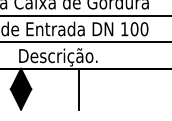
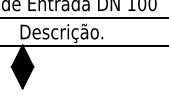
line: (79, 88) -> (84, 66), removed

